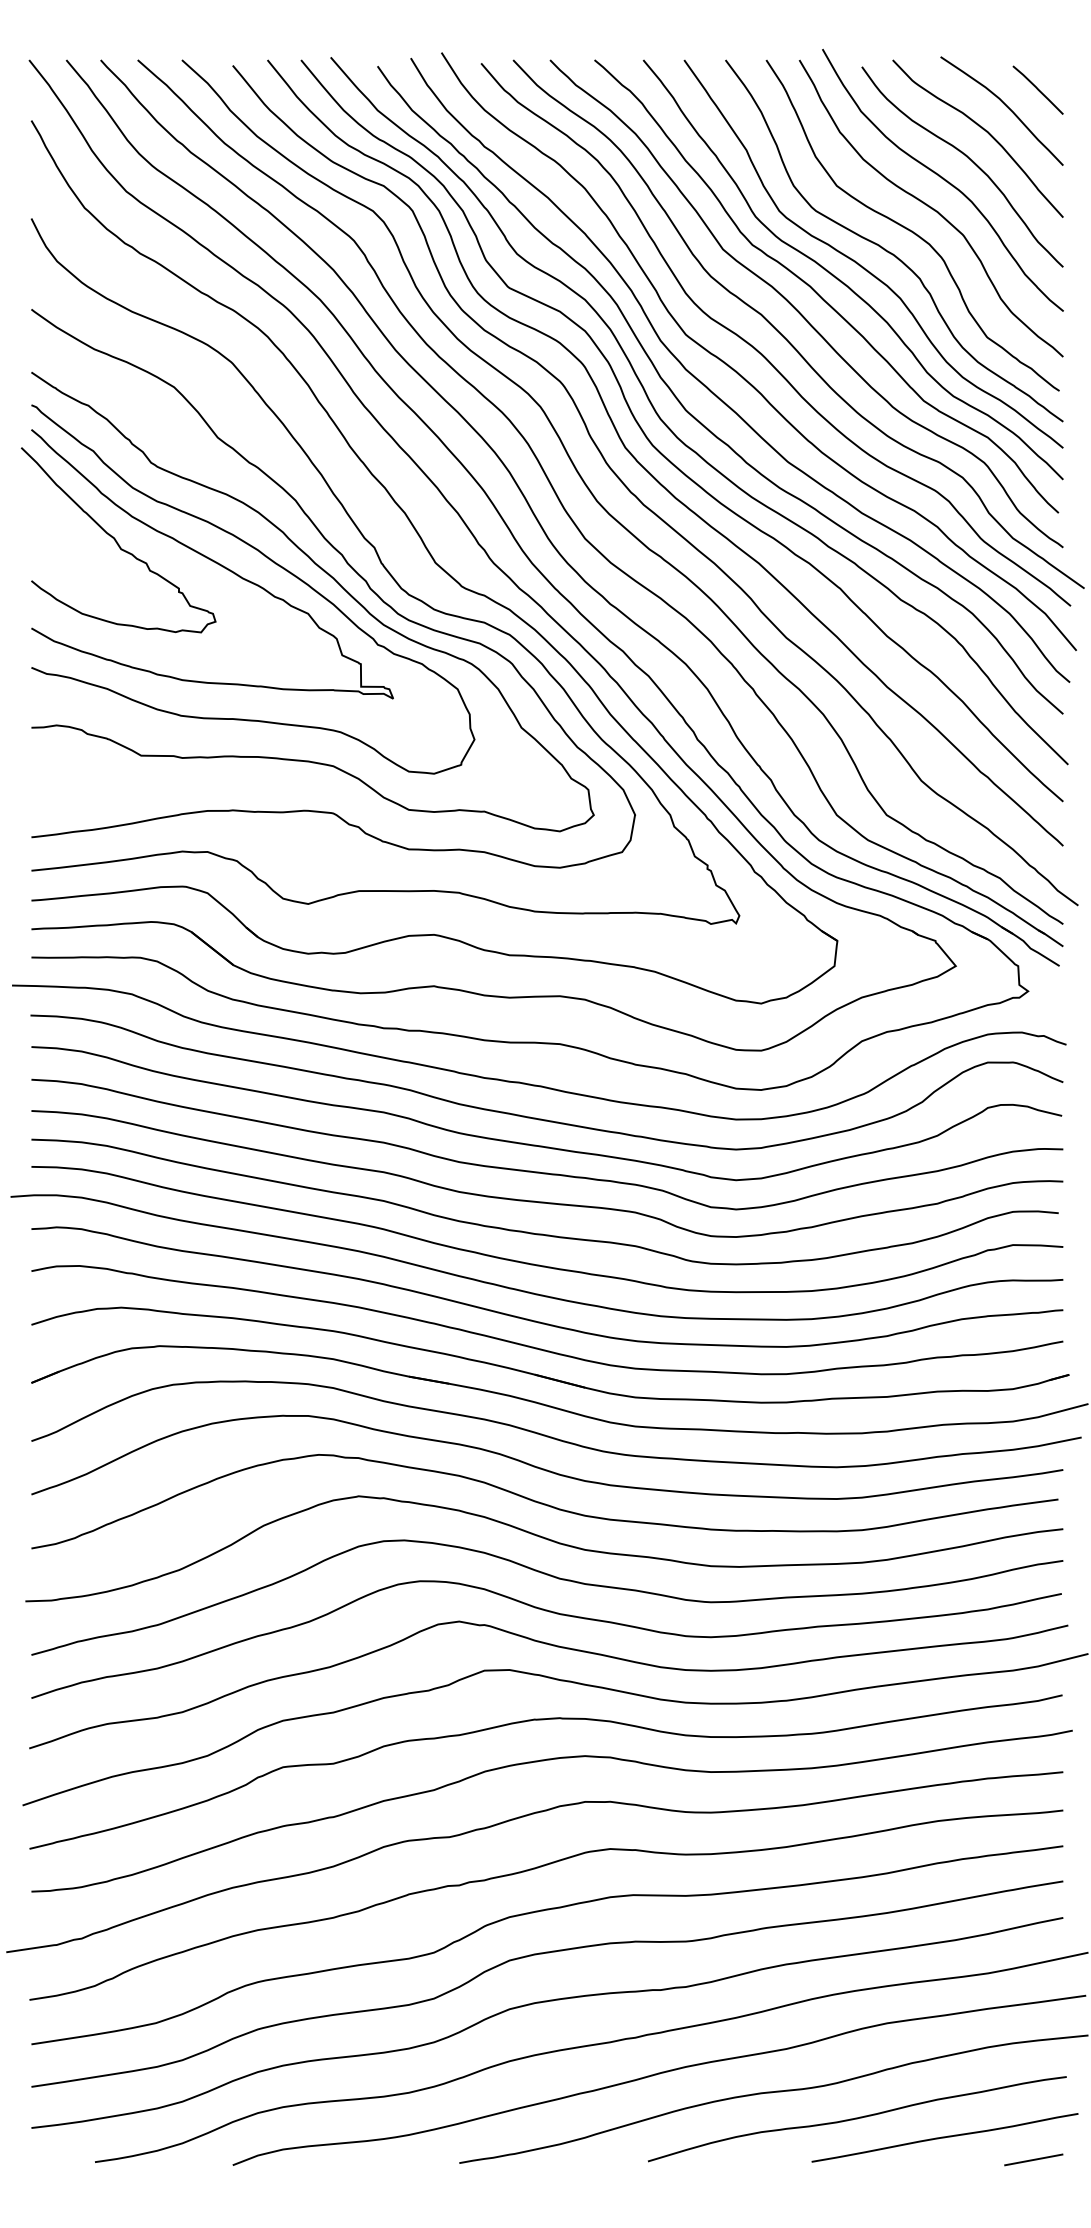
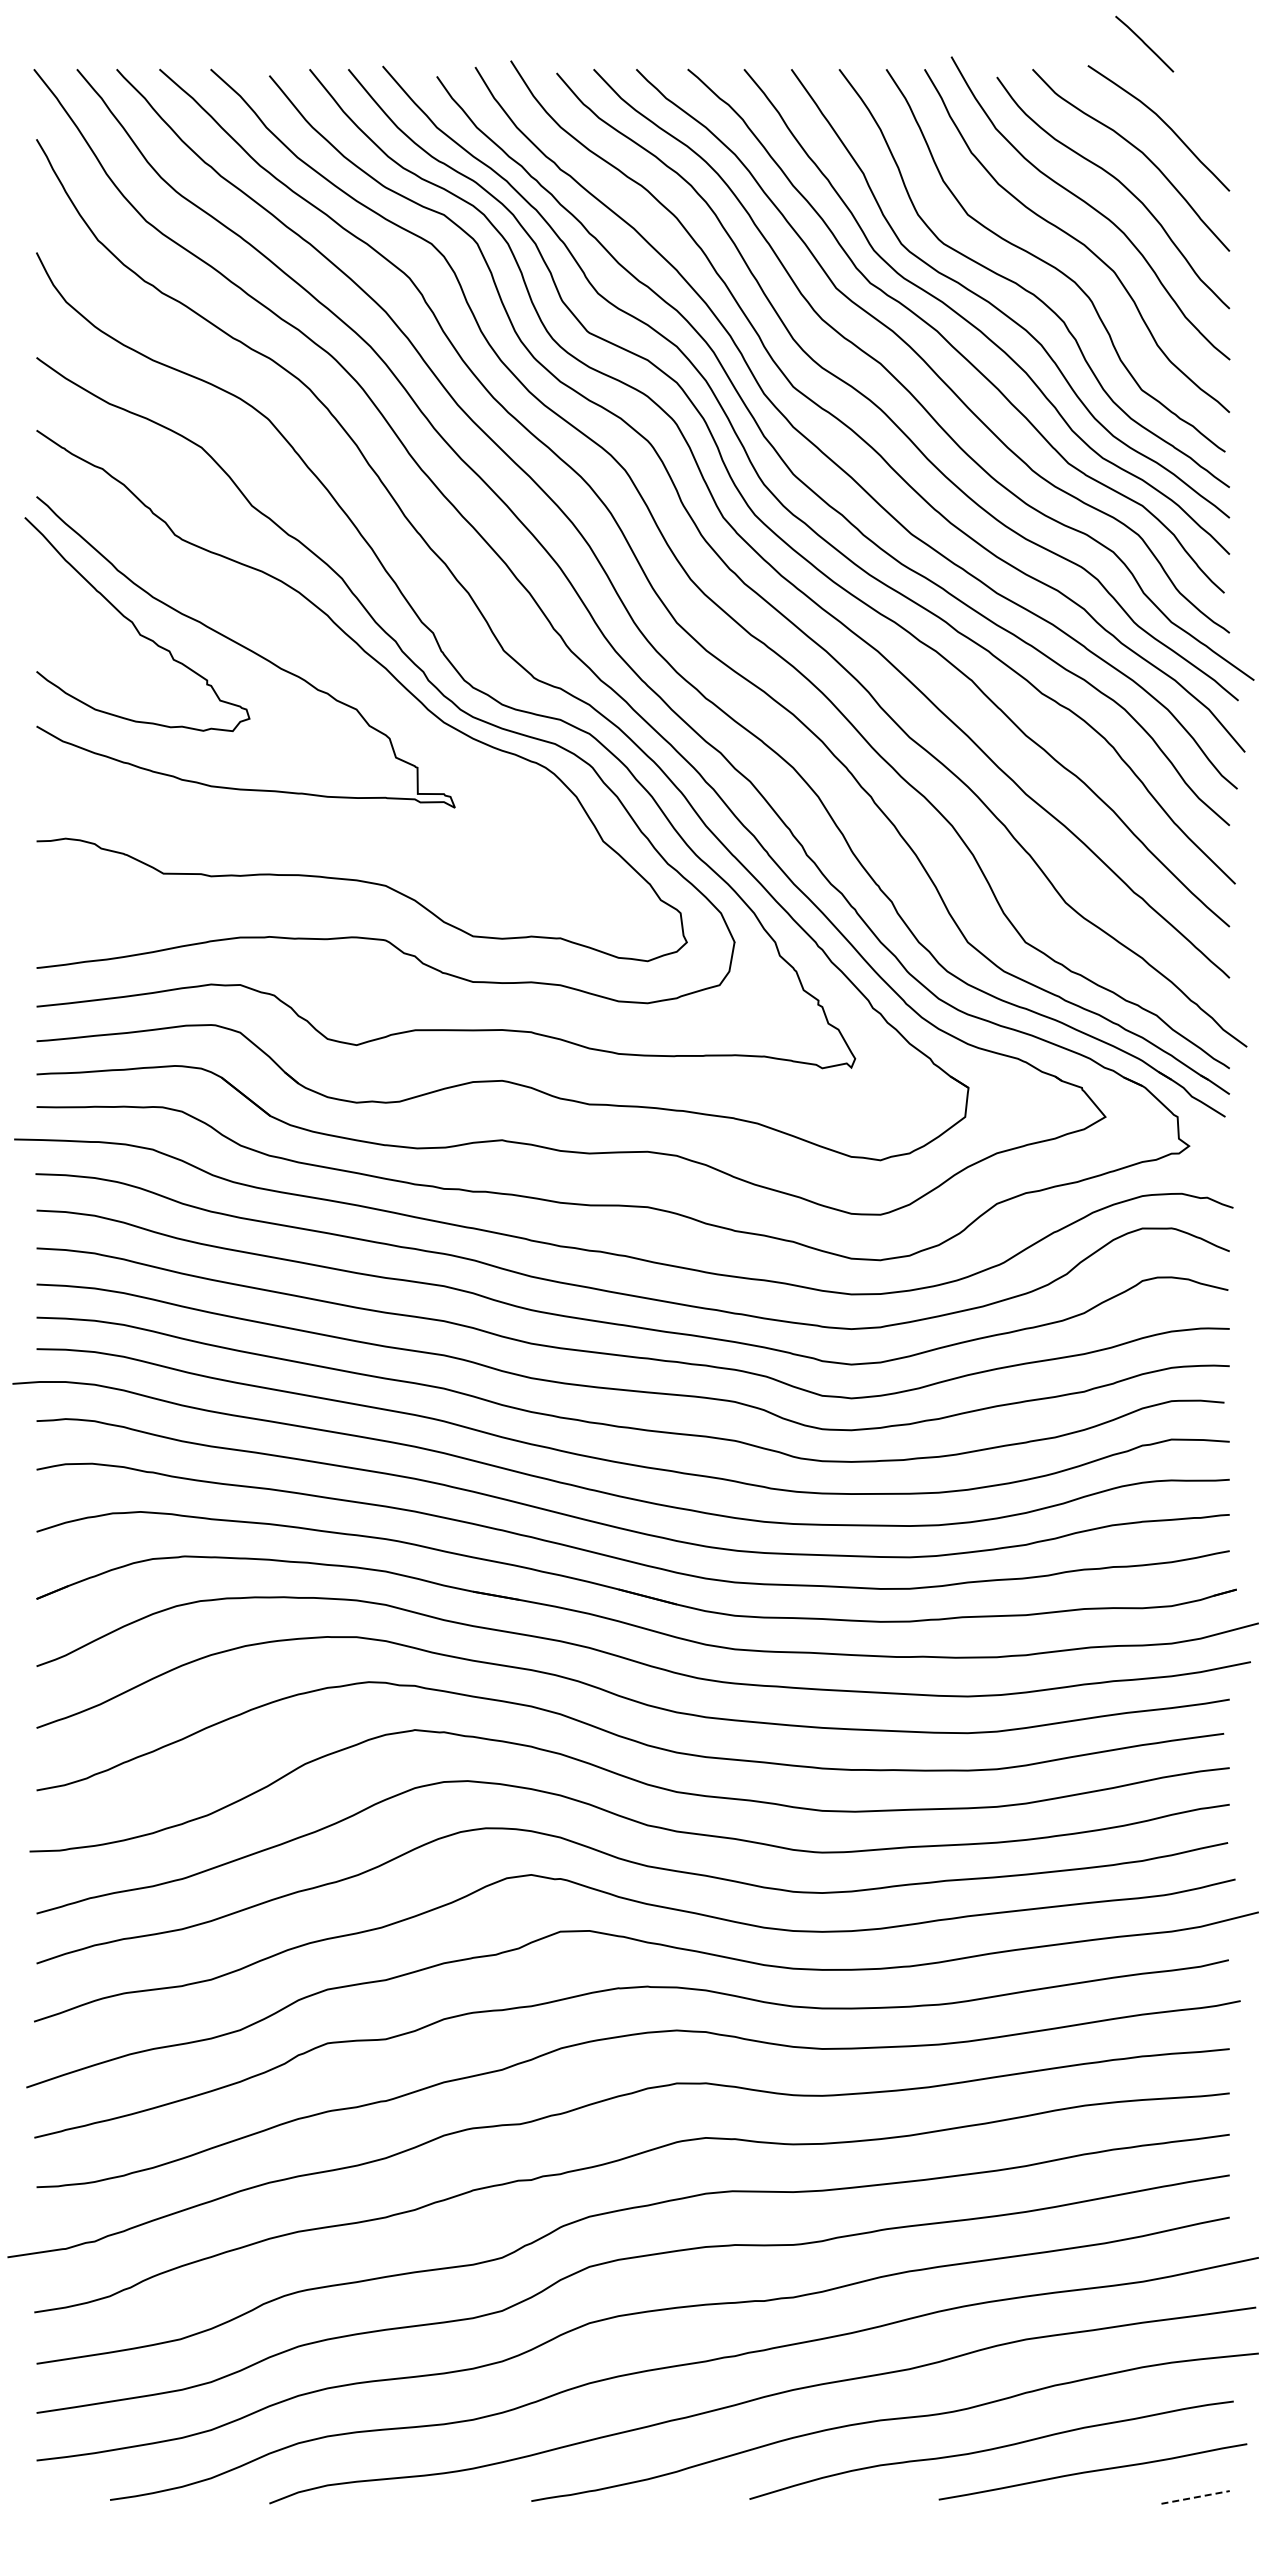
line: (1038, 89) -> (1144, 43), moved
curve: (271, 561) -> (314, 649), removed
line: (1033, 2159) -> (1195, 2497), solid -> dashed

